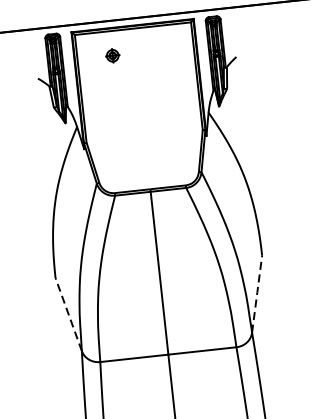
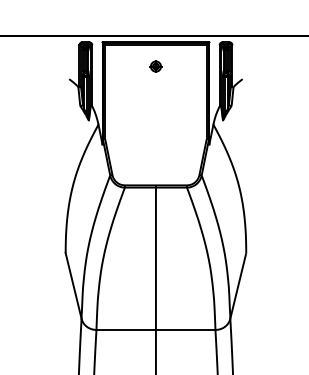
part: (112, 55) -> (155, 66), moved
line: (257, 292) -> (238, 284), dashed -> solid
line: (68, 314) -> (73, 285), dashed -> solid

